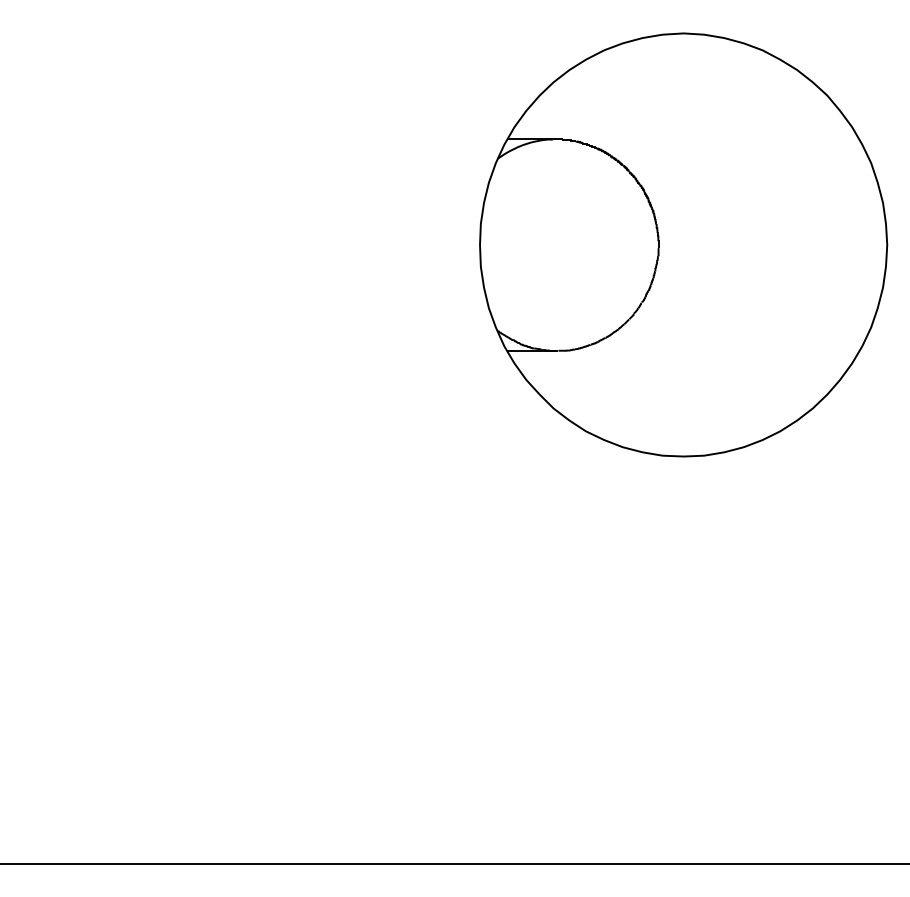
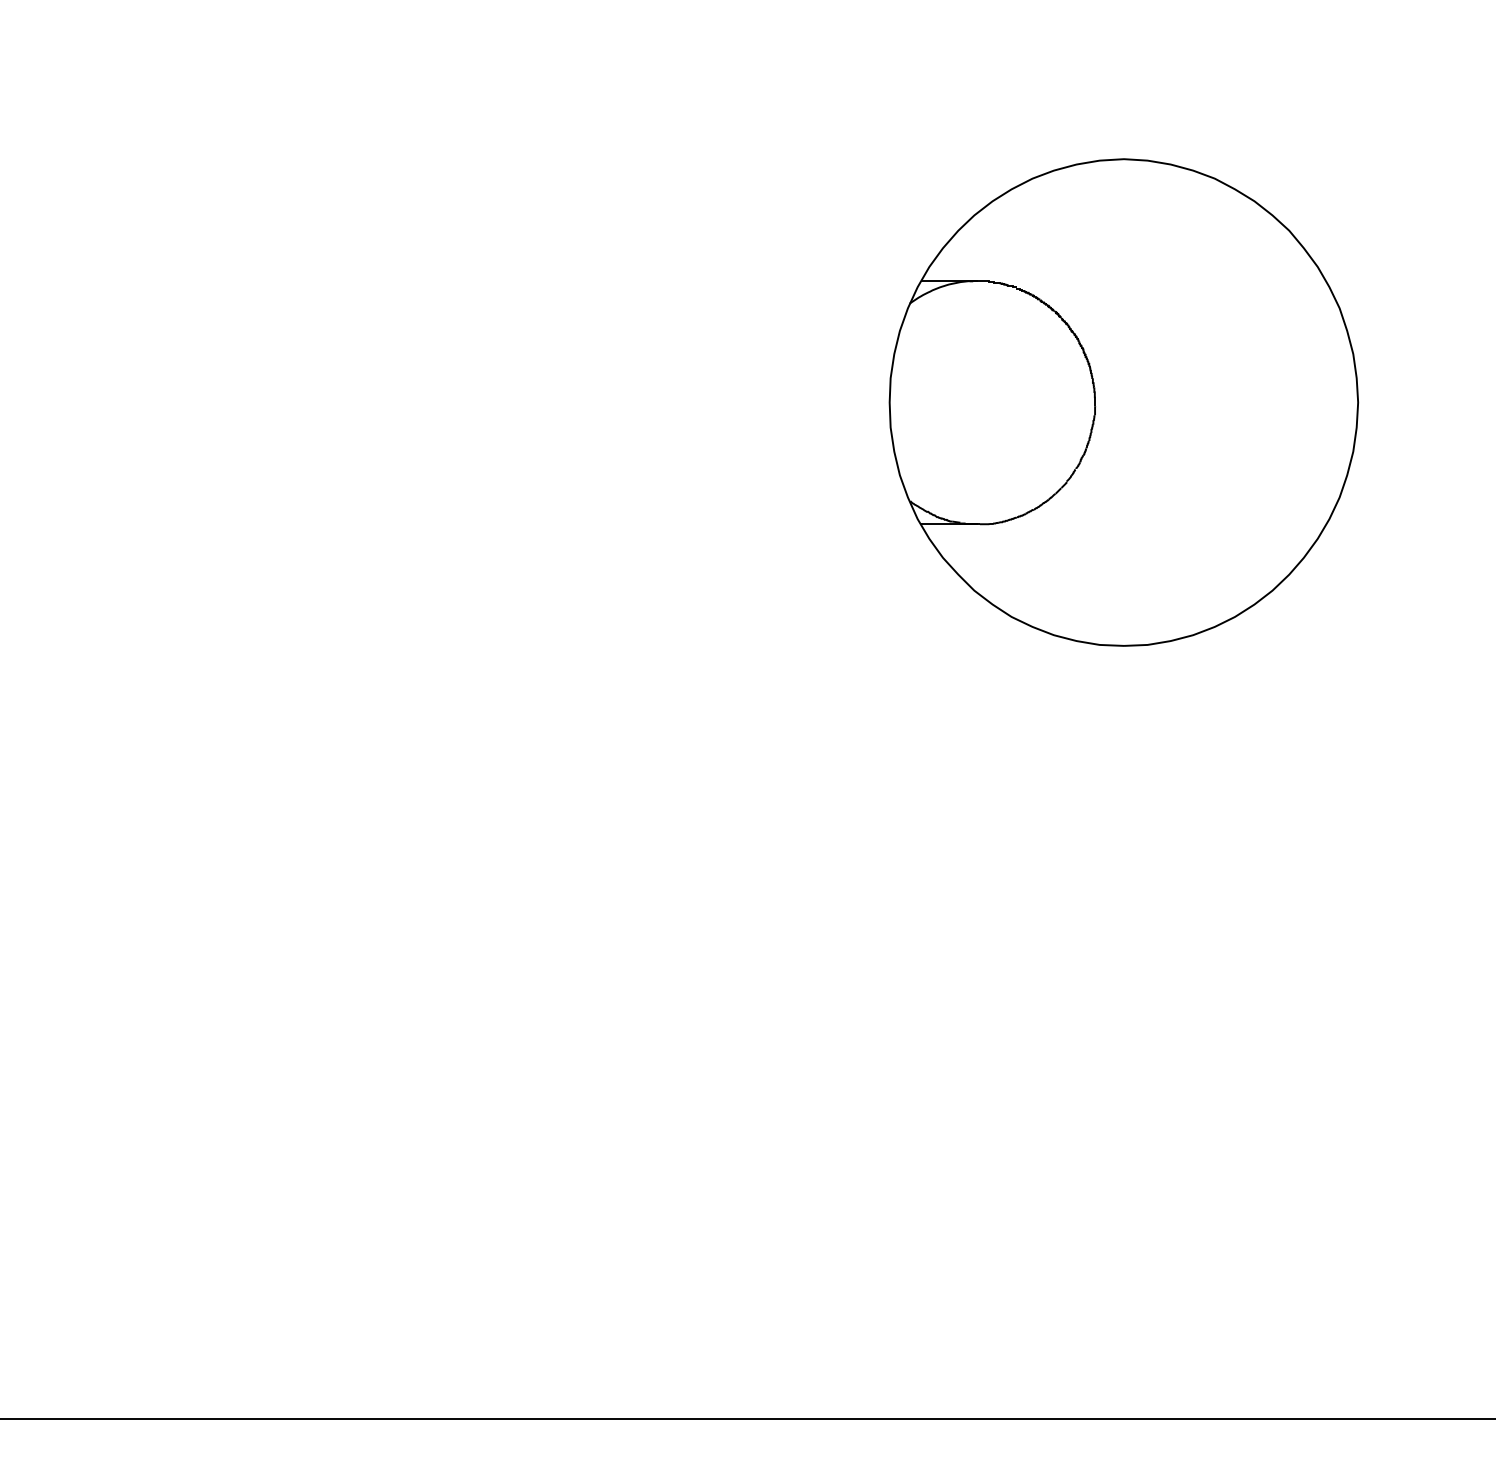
part: (683, 244) -> (1123, 401), size x0.7

